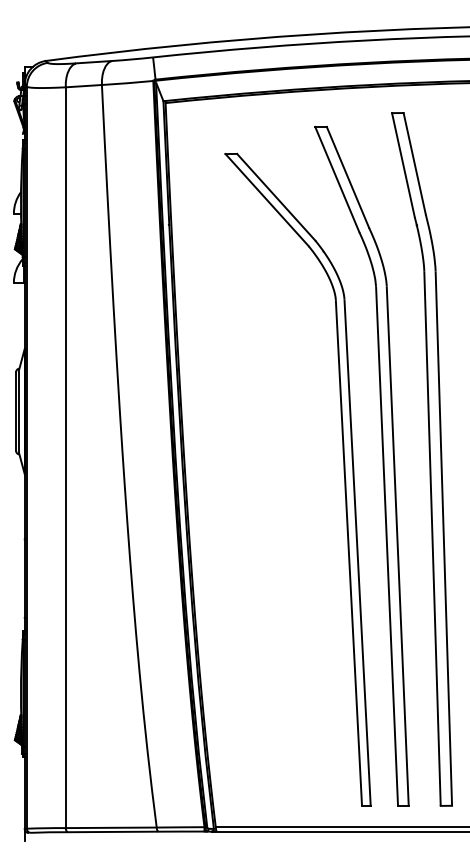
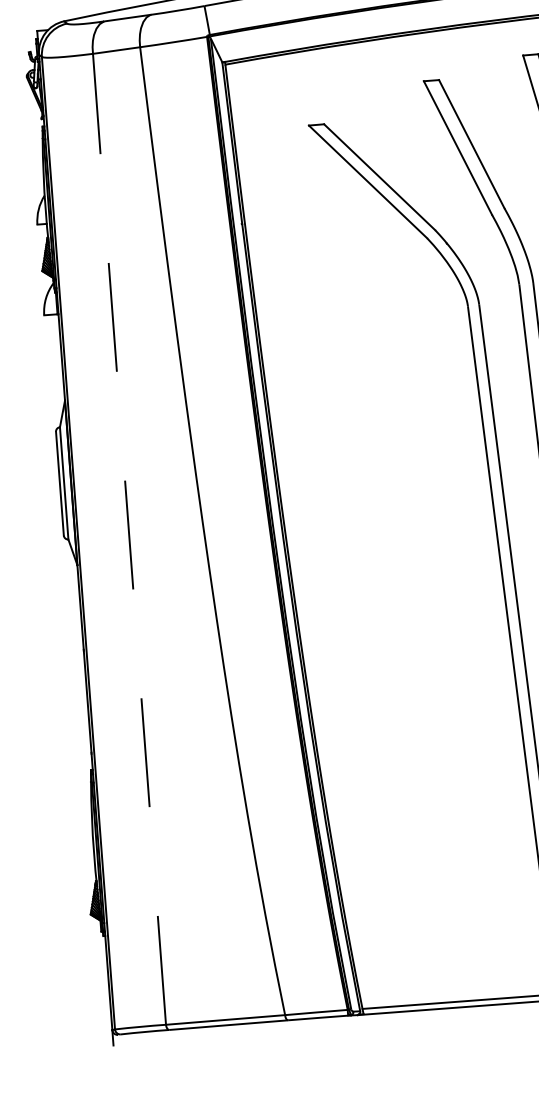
line: (65, 457) -> (129, 539), solid -> dashed

